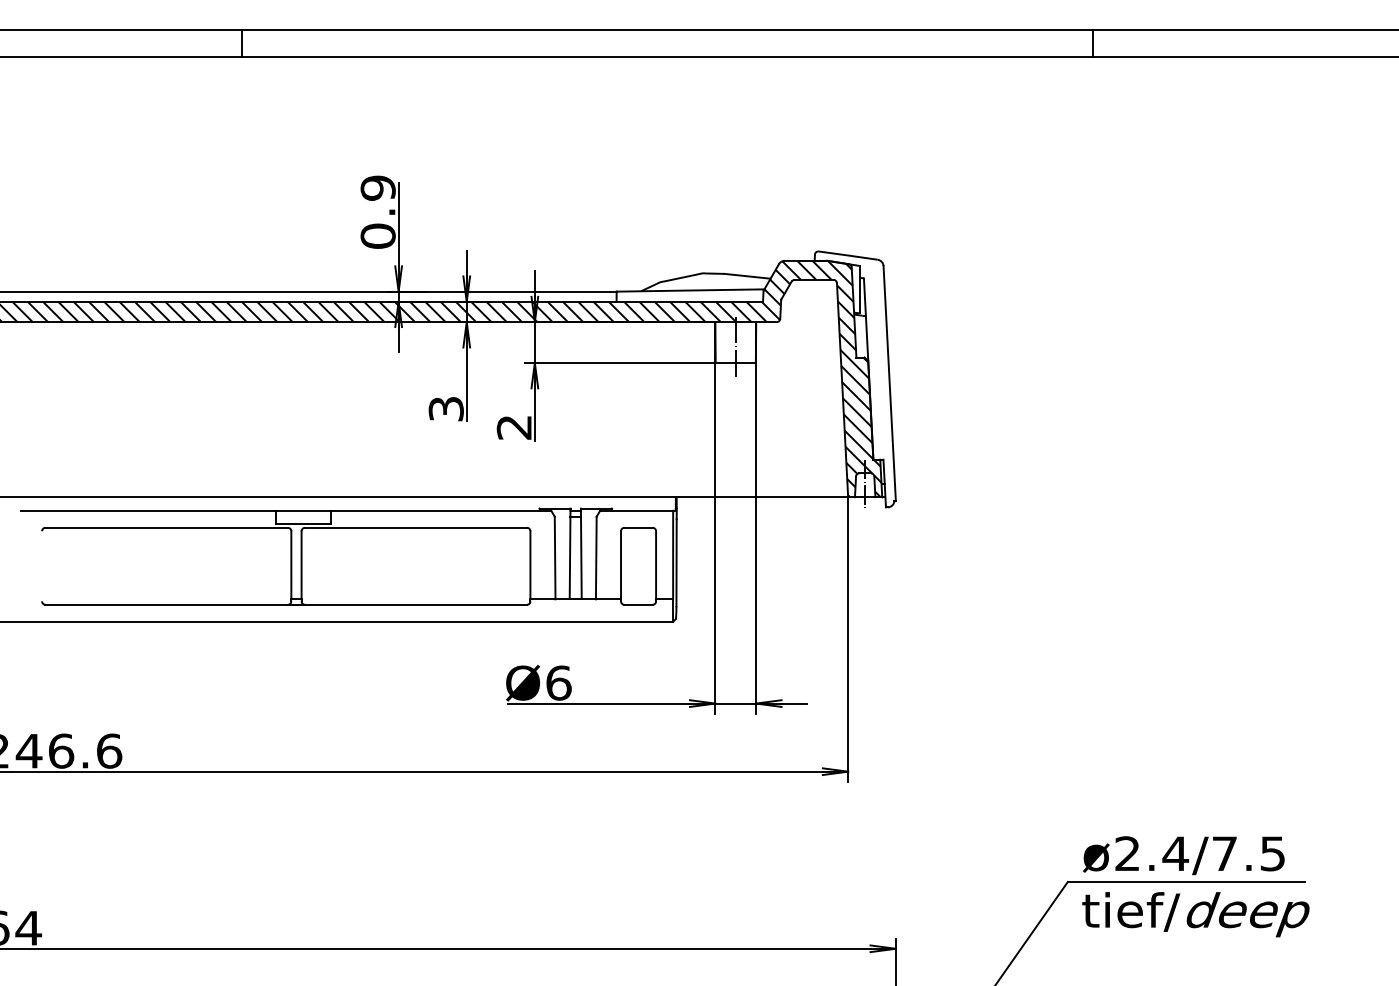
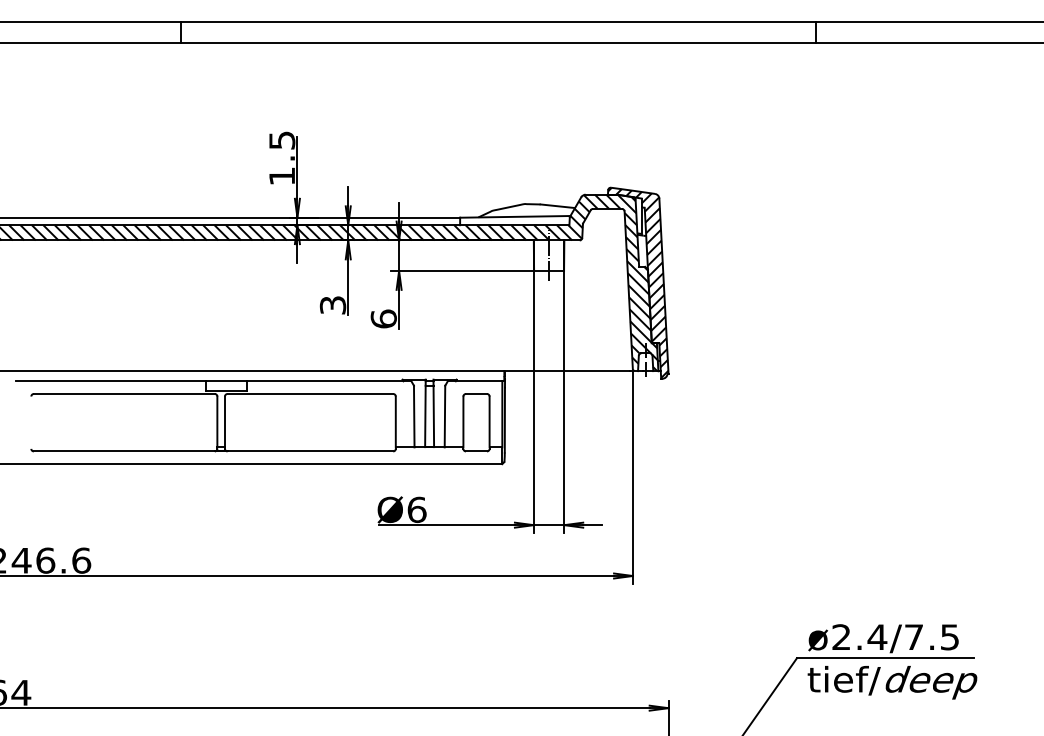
text: (378, 212) -> (282, 158), 0.9 -> 1.5
hatch: (855, 378) -> (638, 282), added
text: (513, 426) -> (383, 318), 2 -> 6

